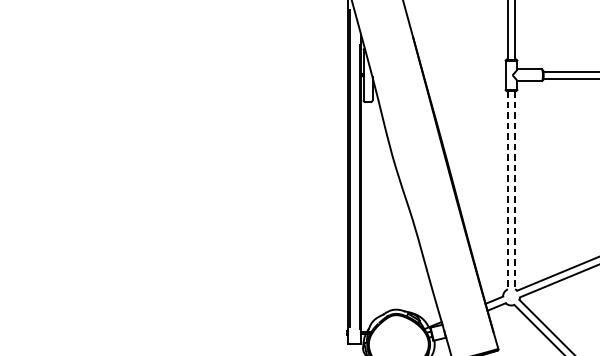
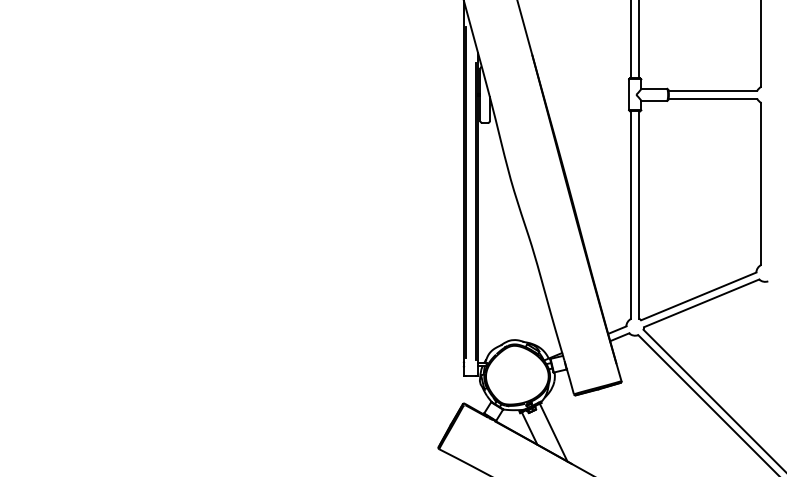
line: (507, 190) -> (631, 215), dashed -> solid
line: (514, 190) -> (638, 215), dashed -> solid

